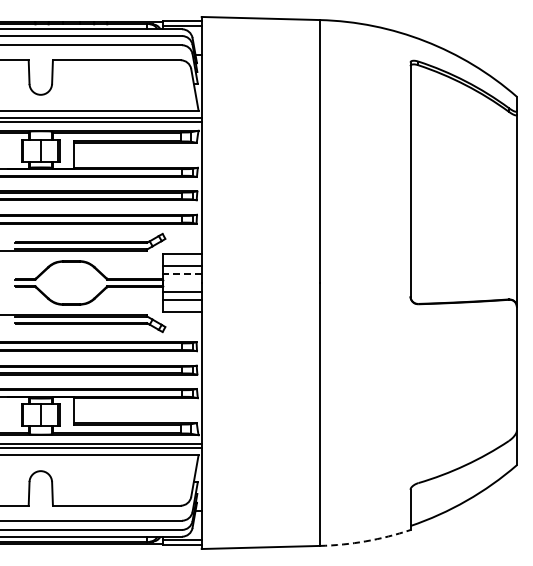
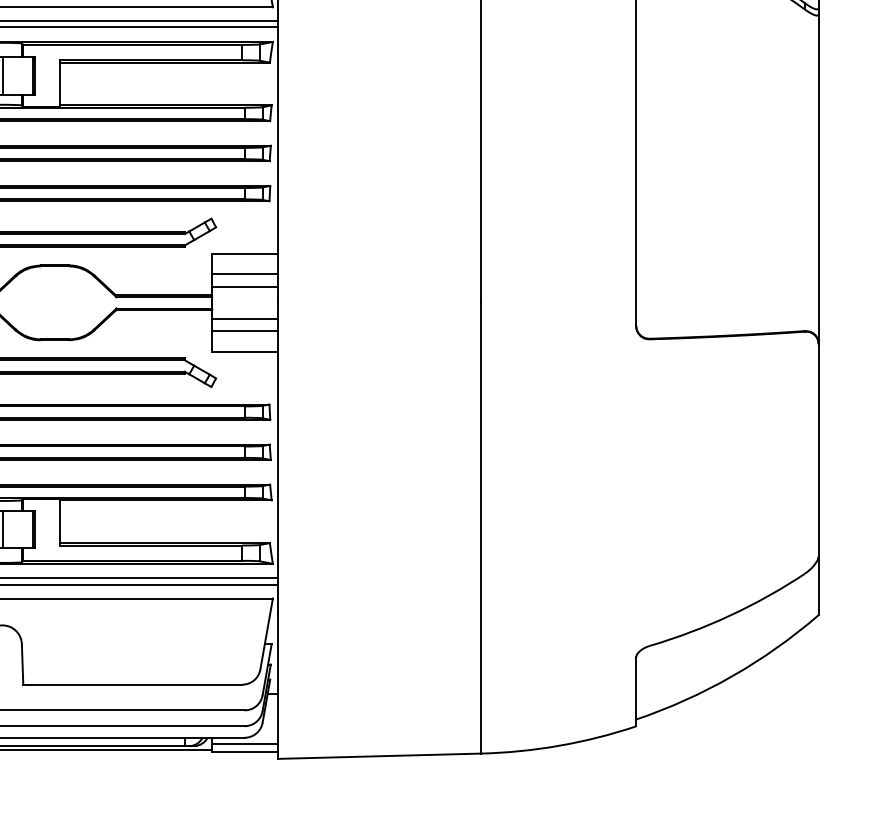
line: (181, 273) -> (243, 286), dashed -> solid
arc: (365, 541) -> (559, 745), dashed -> solid

